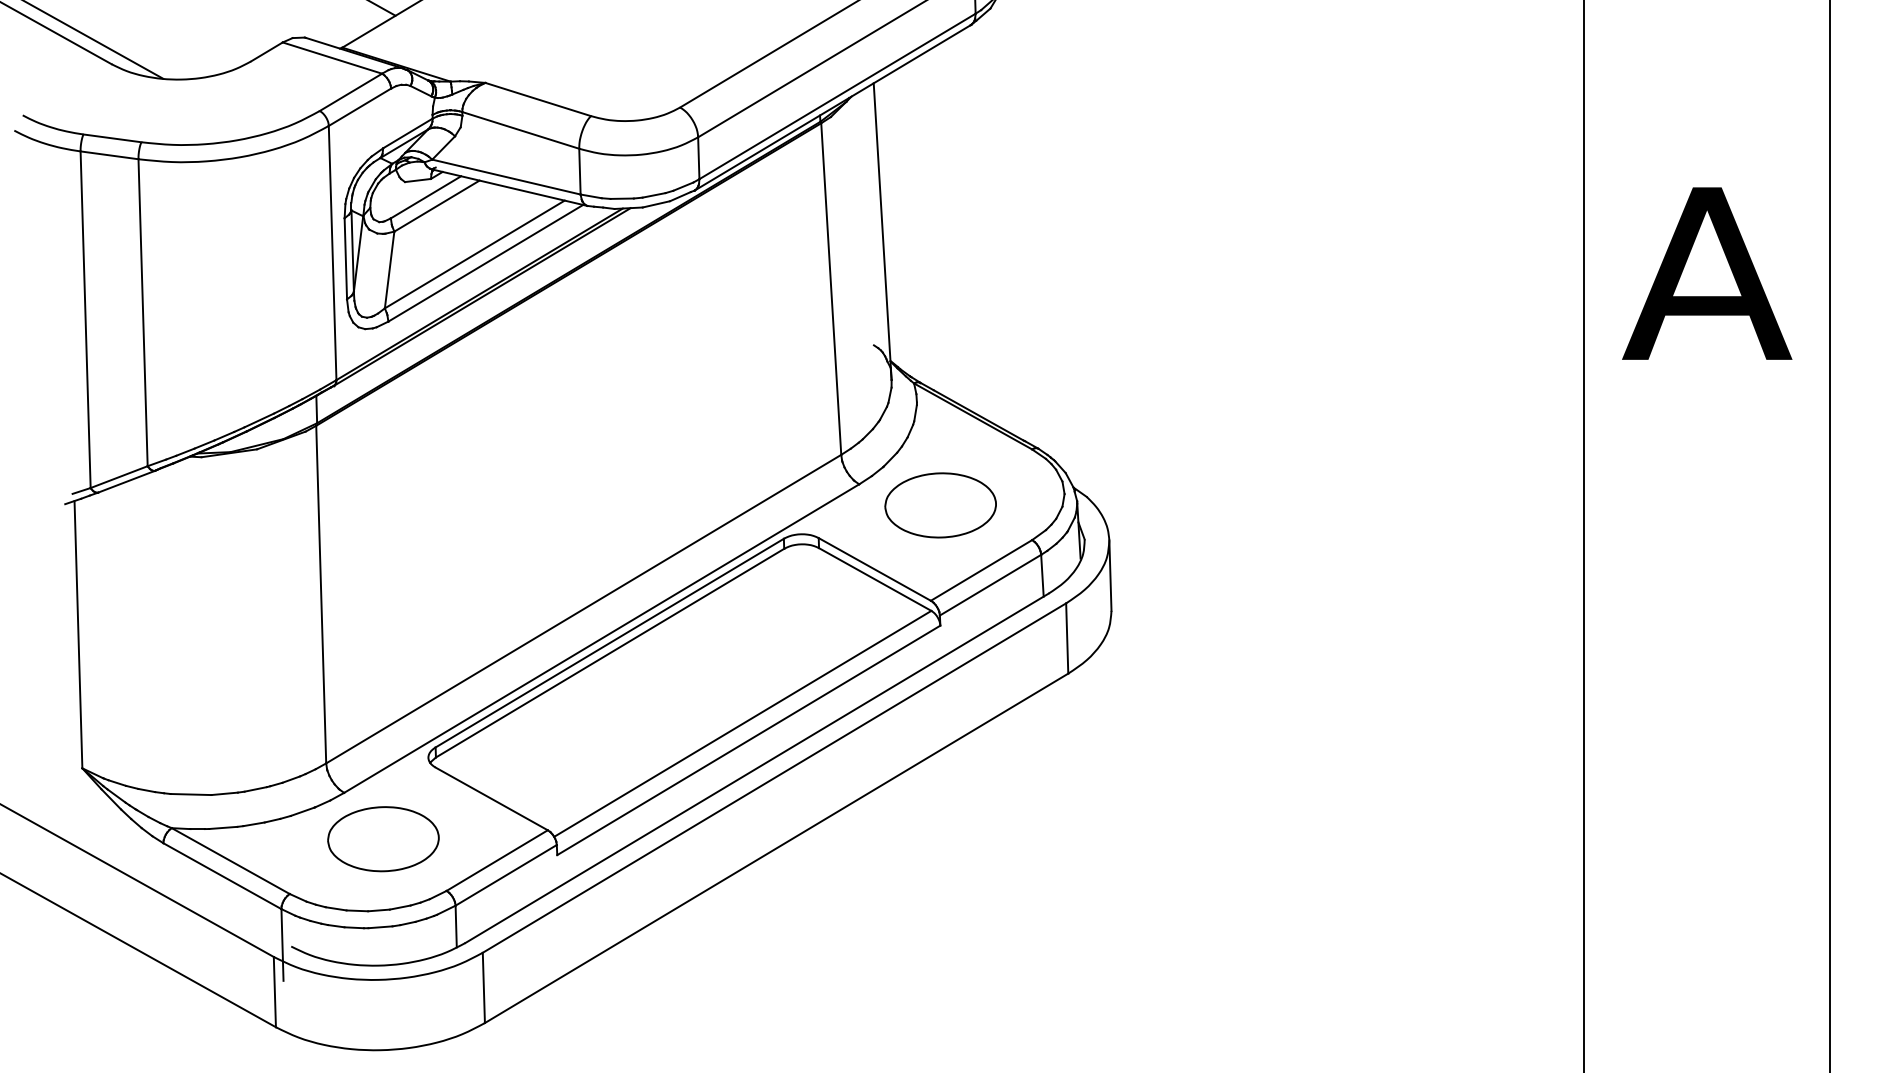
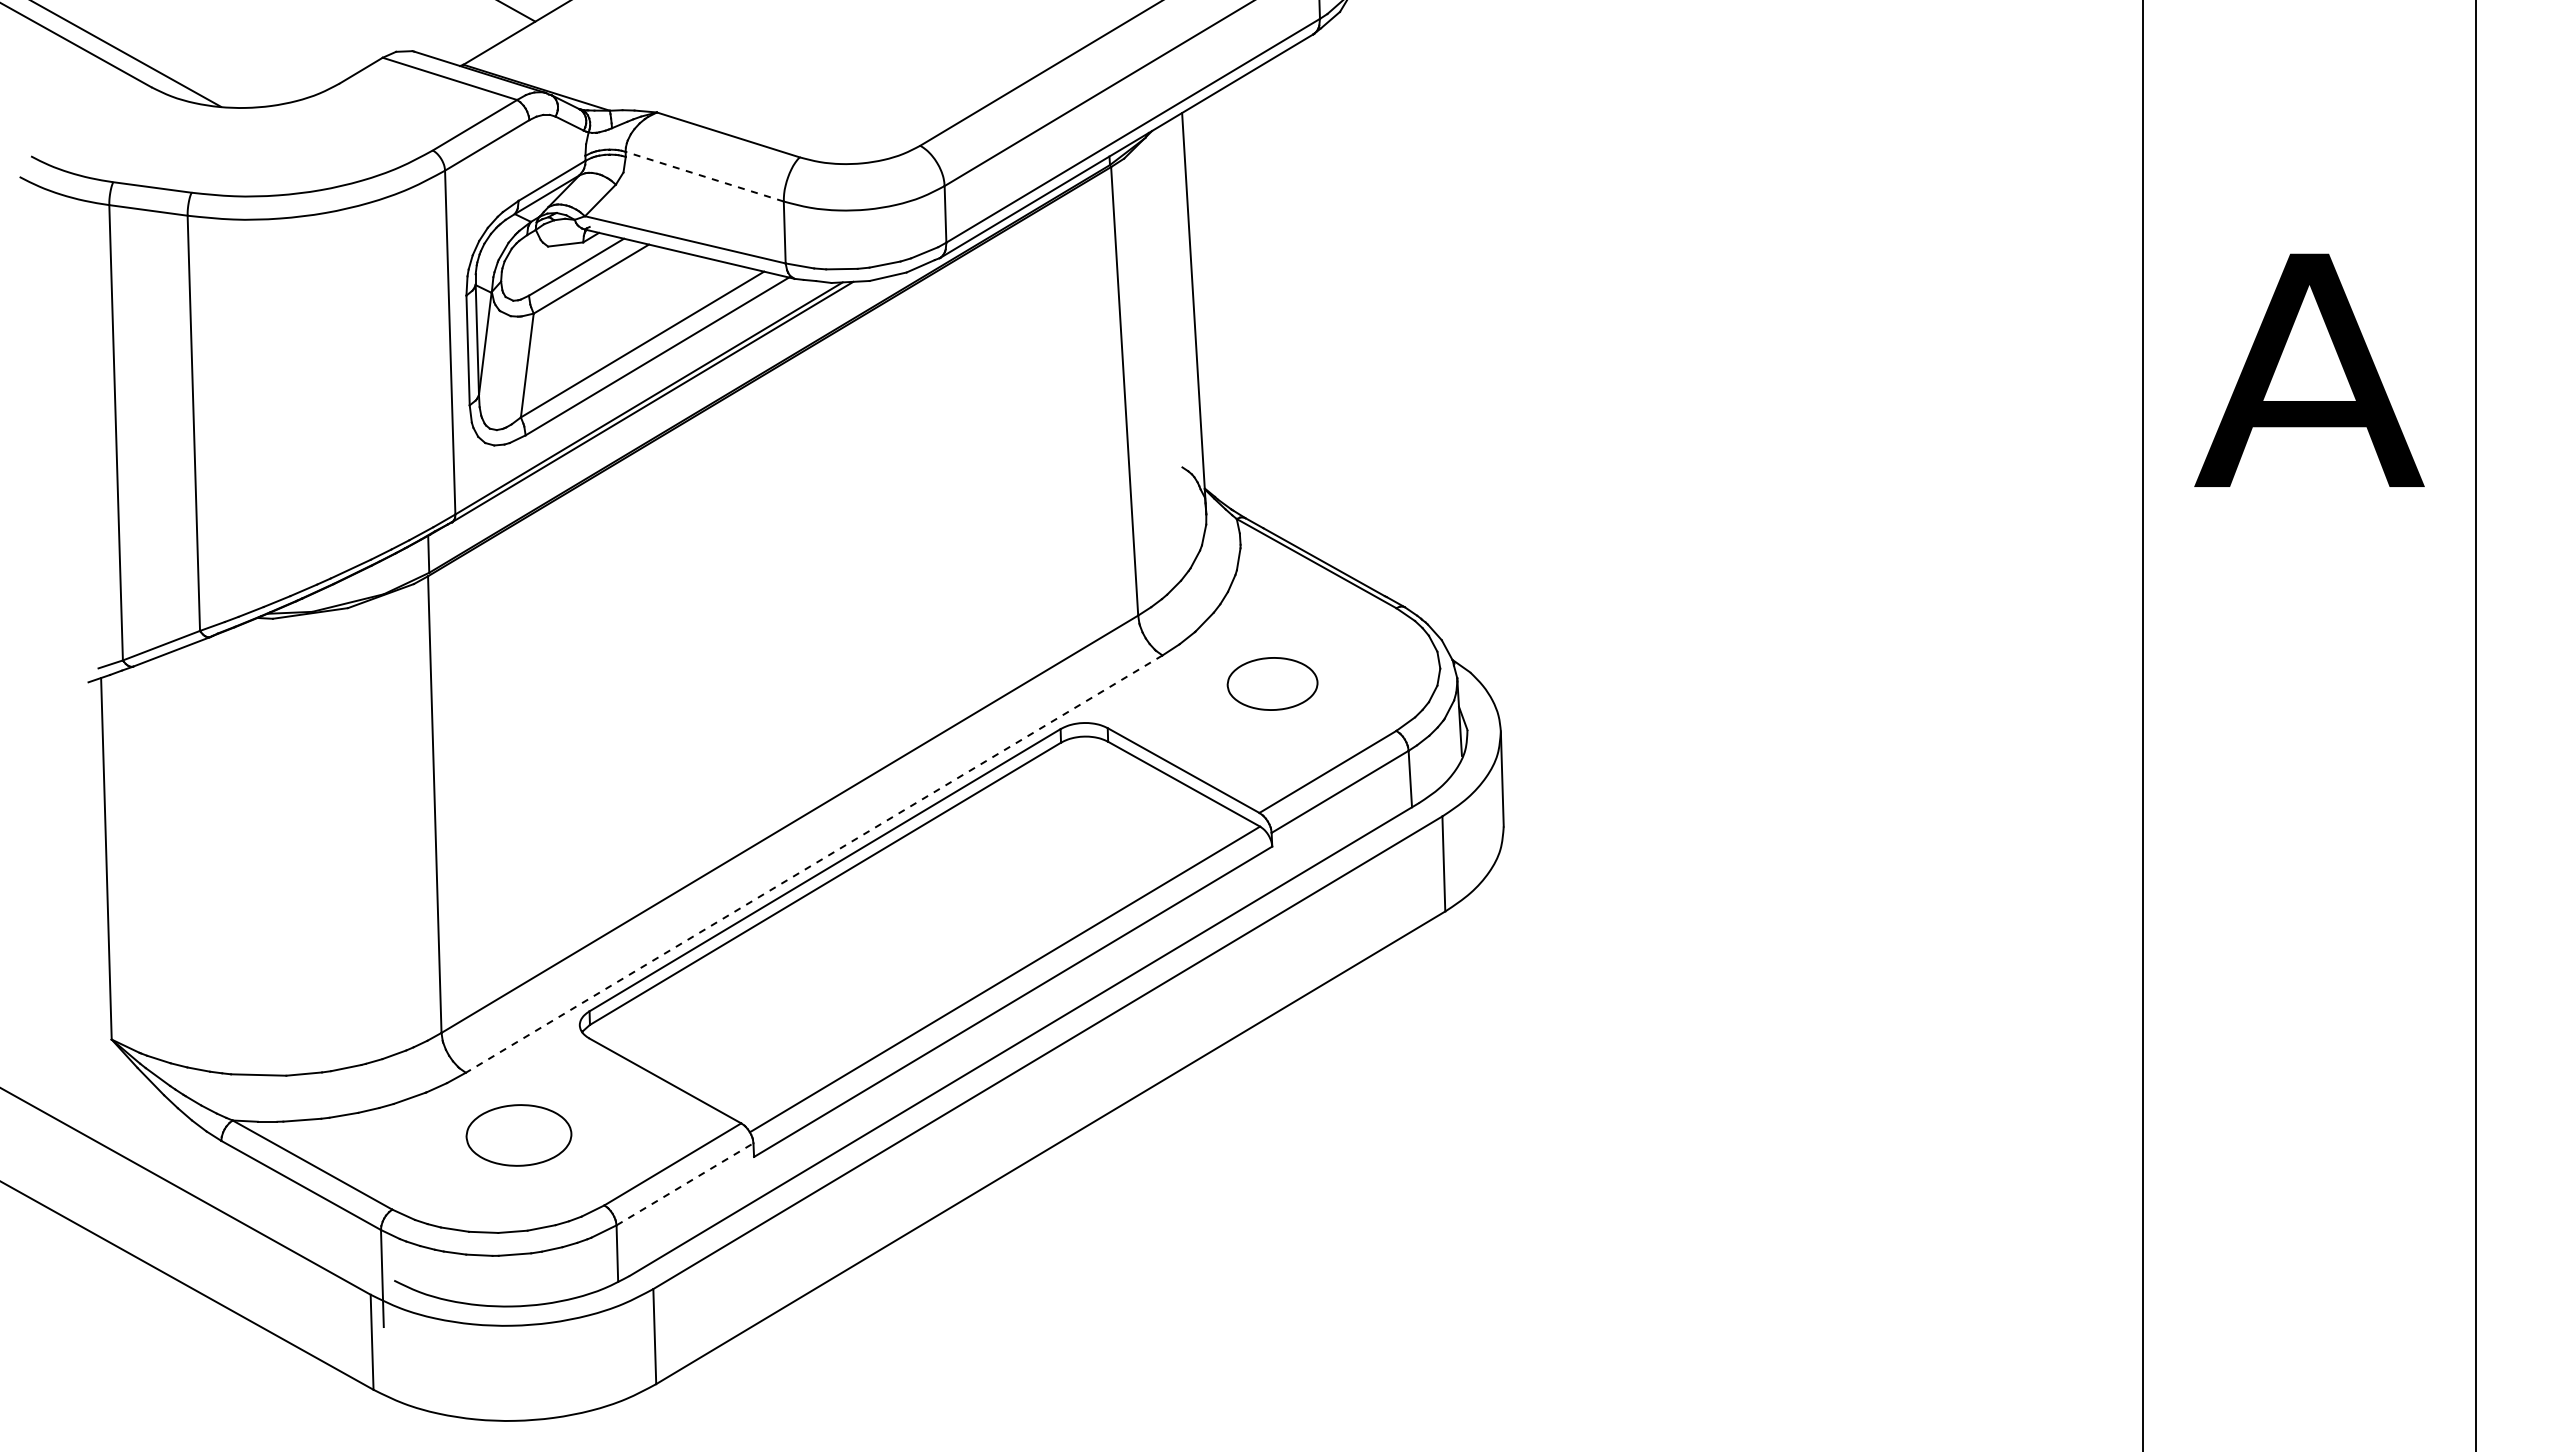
line: (520, 130) -> (704, 176), solid -> dashed
part: (940, 505) -> (1272, 683), size x0.6
line: (601, 638) -> (813, 864), solid -> dashed
part: (383, 839) -> (518, 1135), size x0.7
line: (506, 875) -> (685, 1184), solid -> dashed

